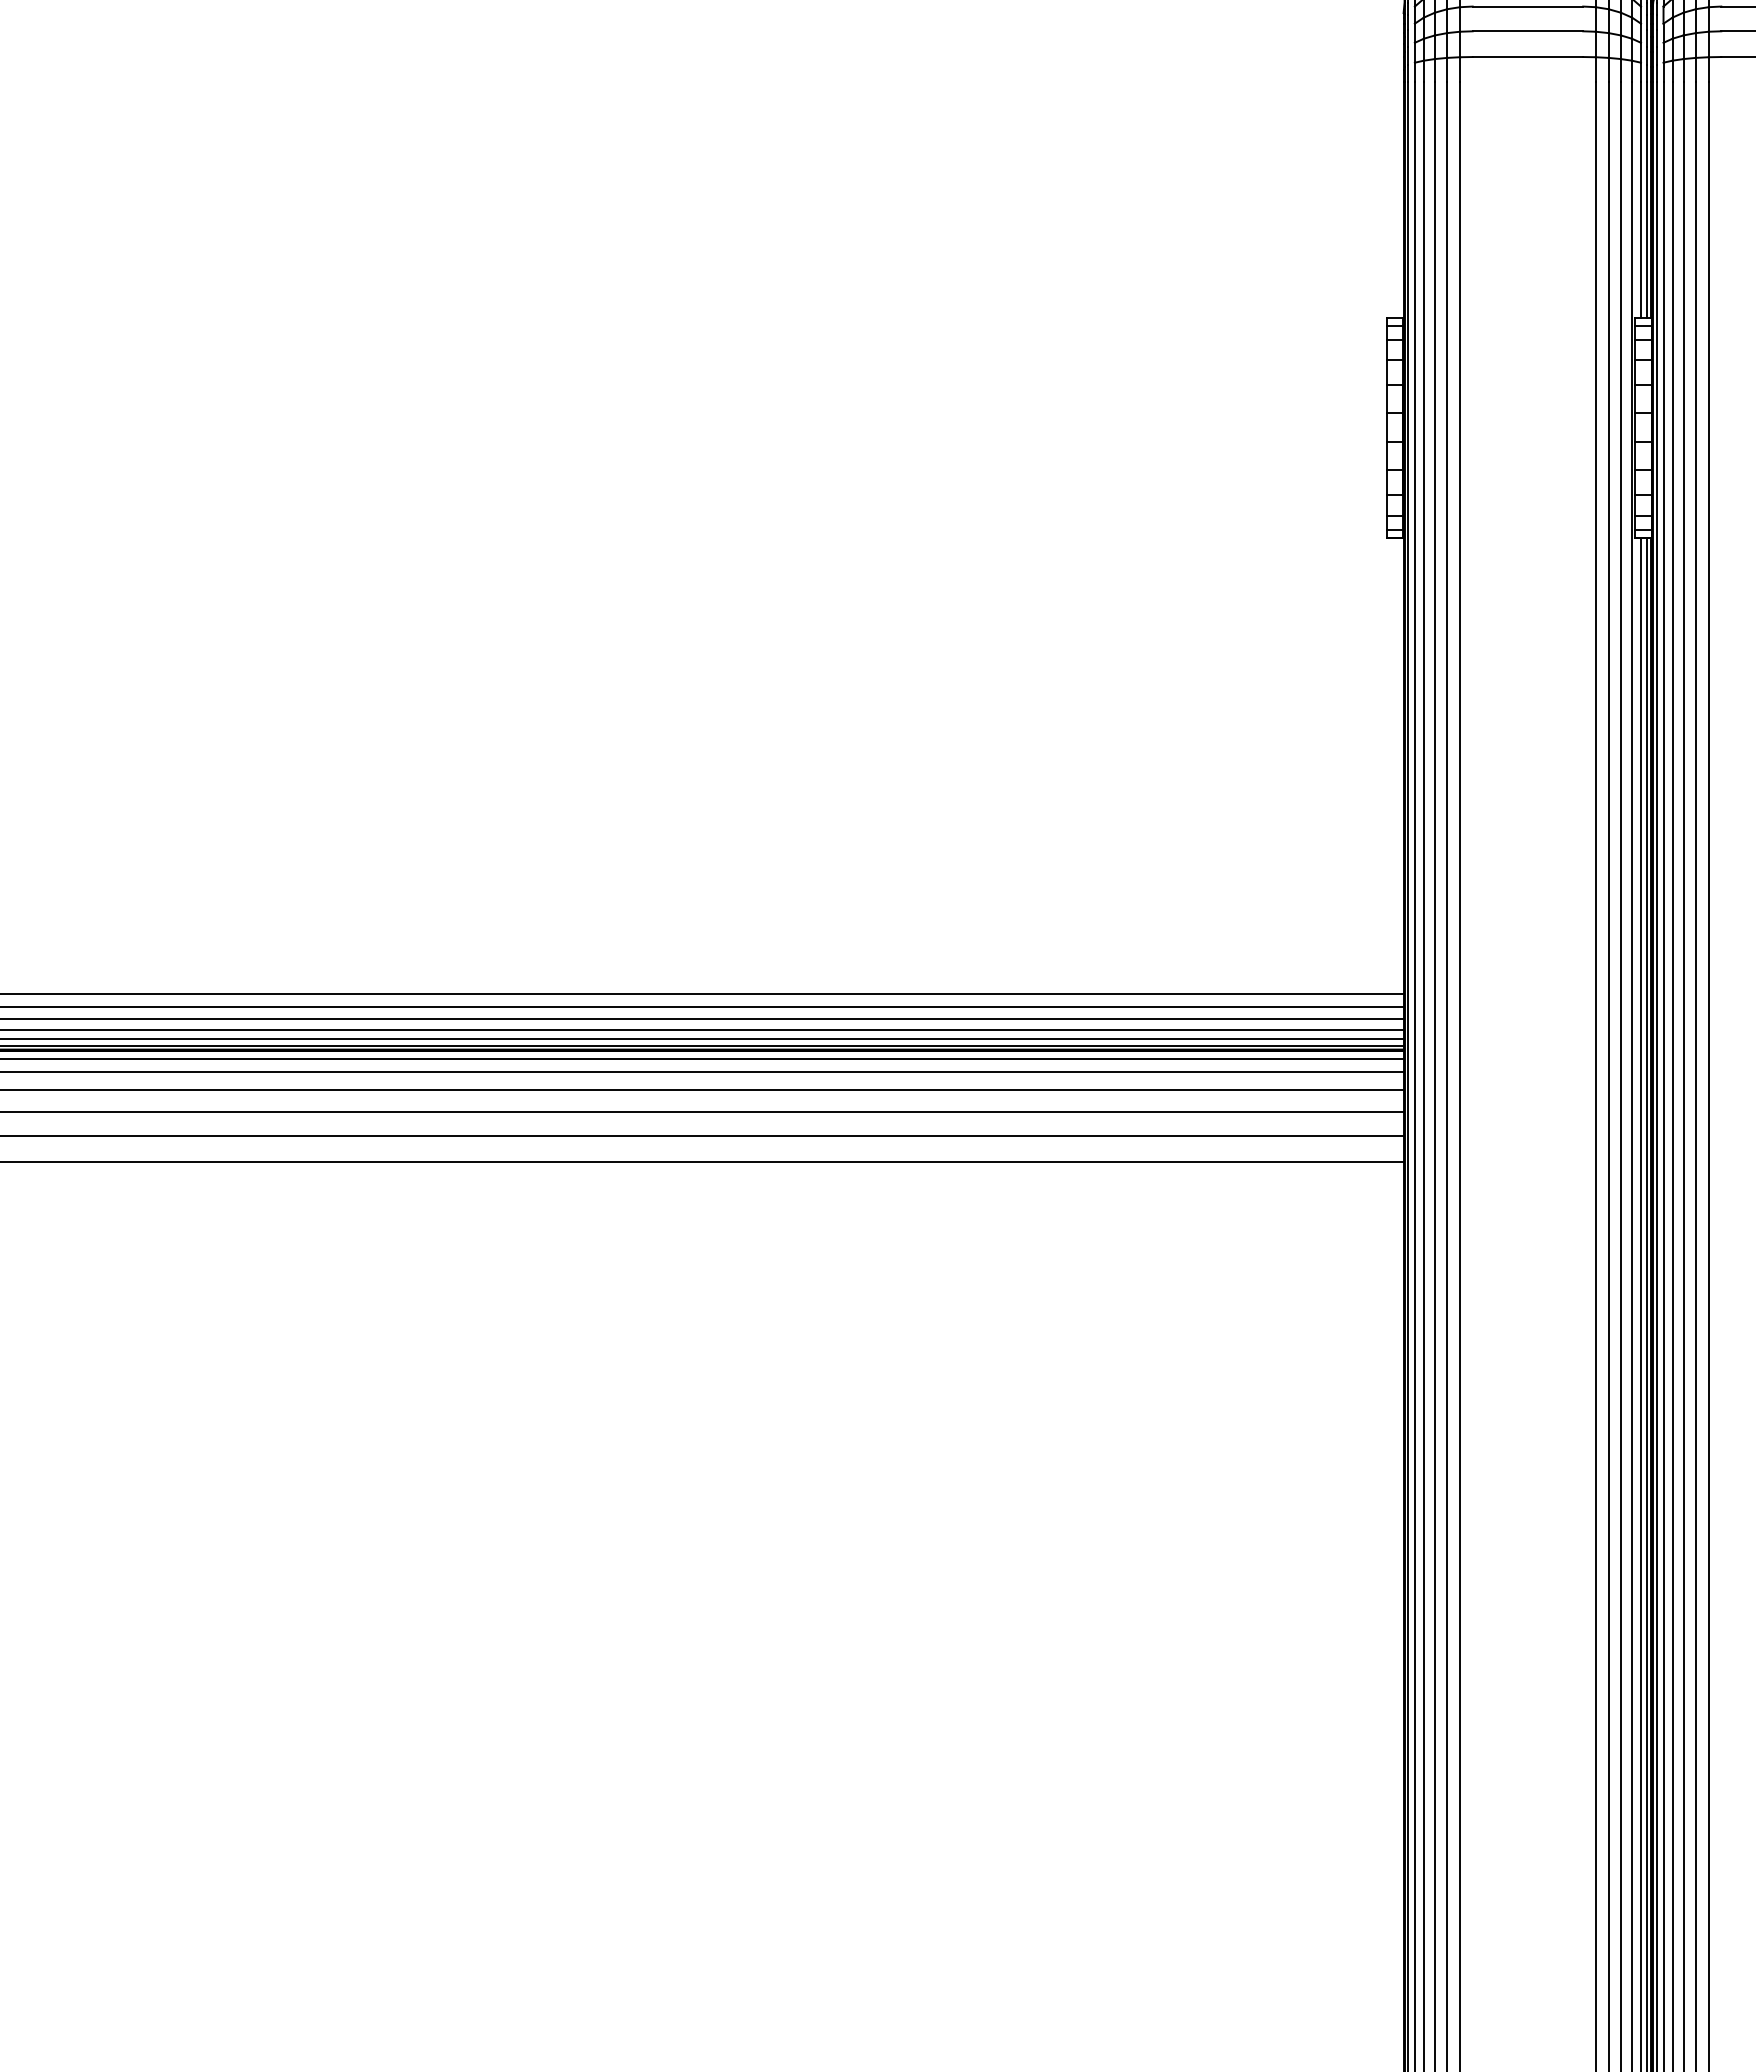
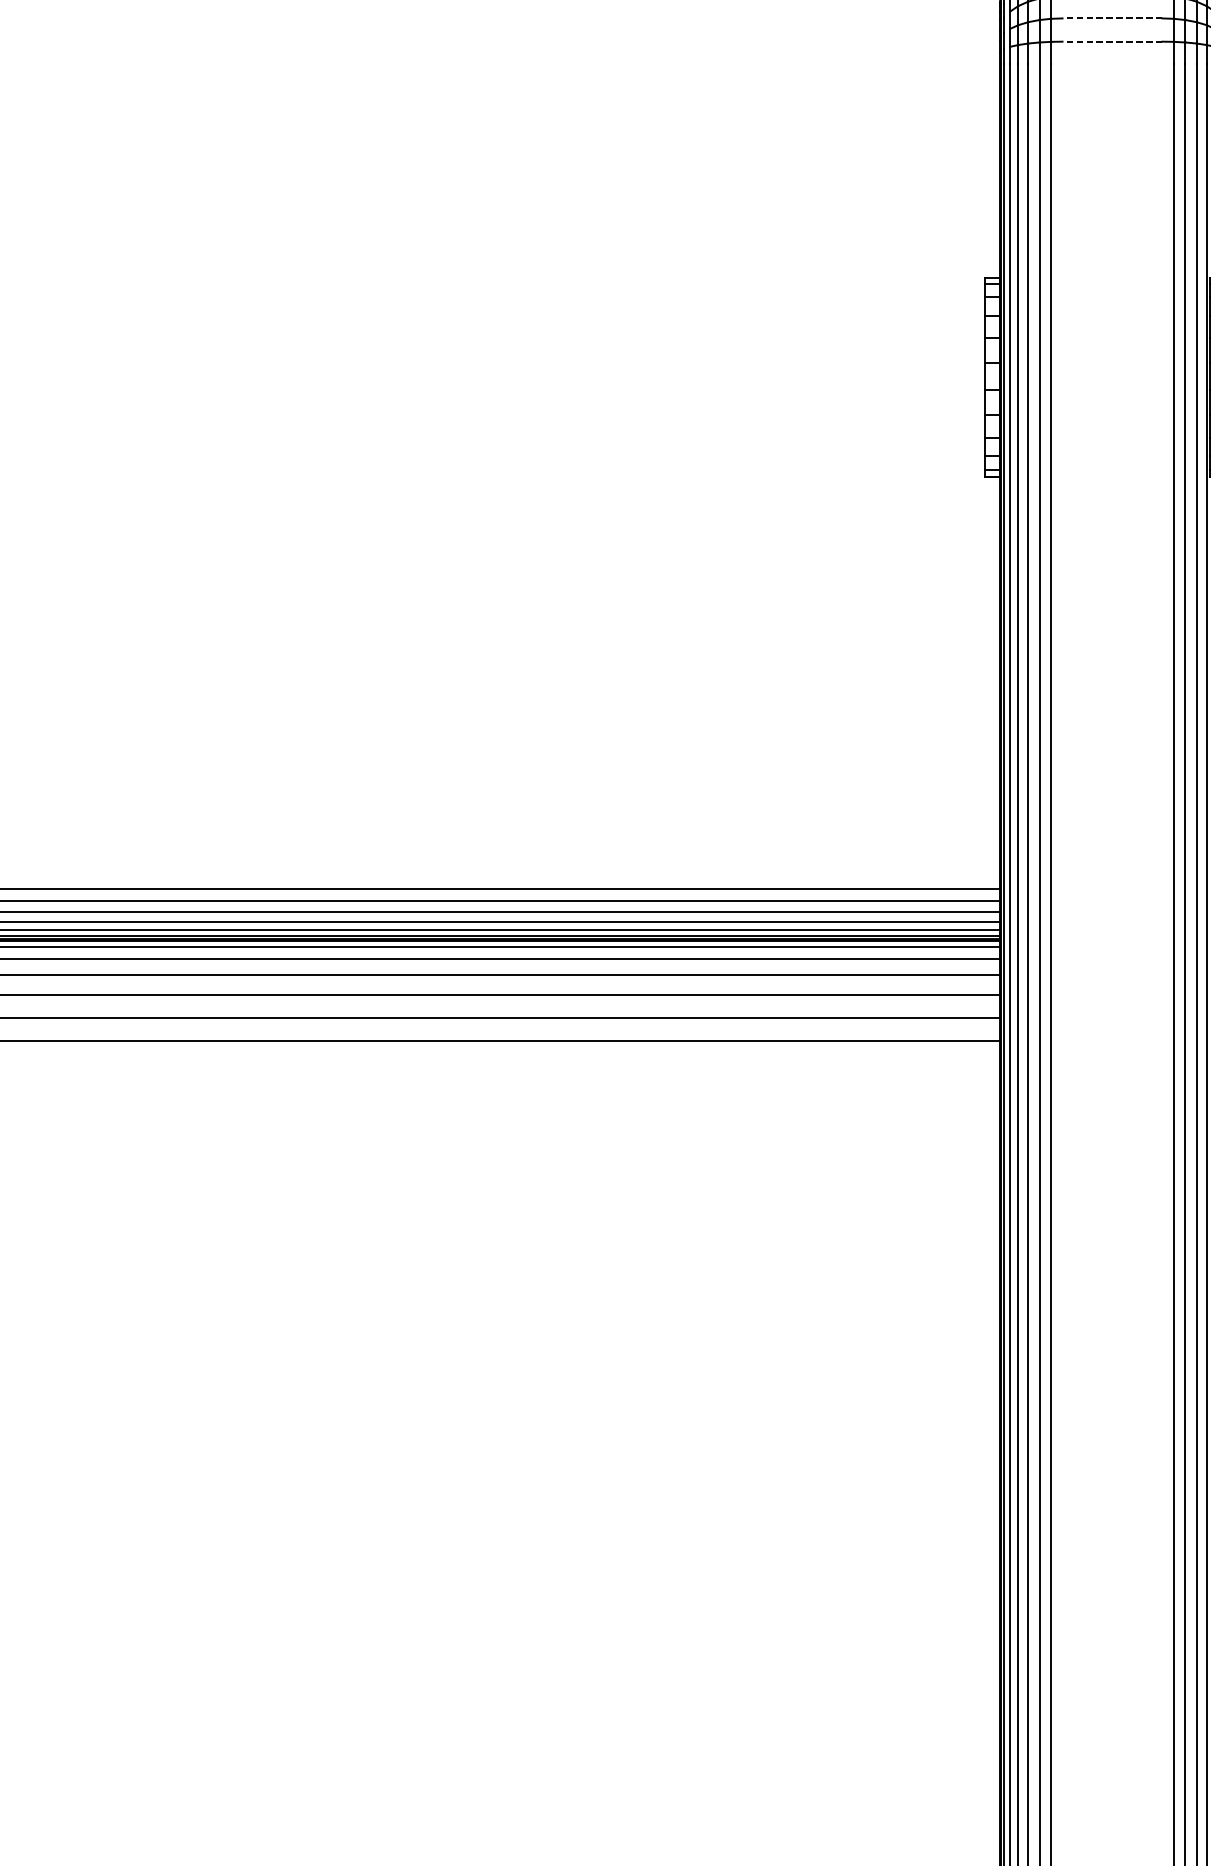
line: (1527, 31) -> (1112, 18), solid -> dashed
line: (1527, 57) -> (1112, 42), solid -> dashed

